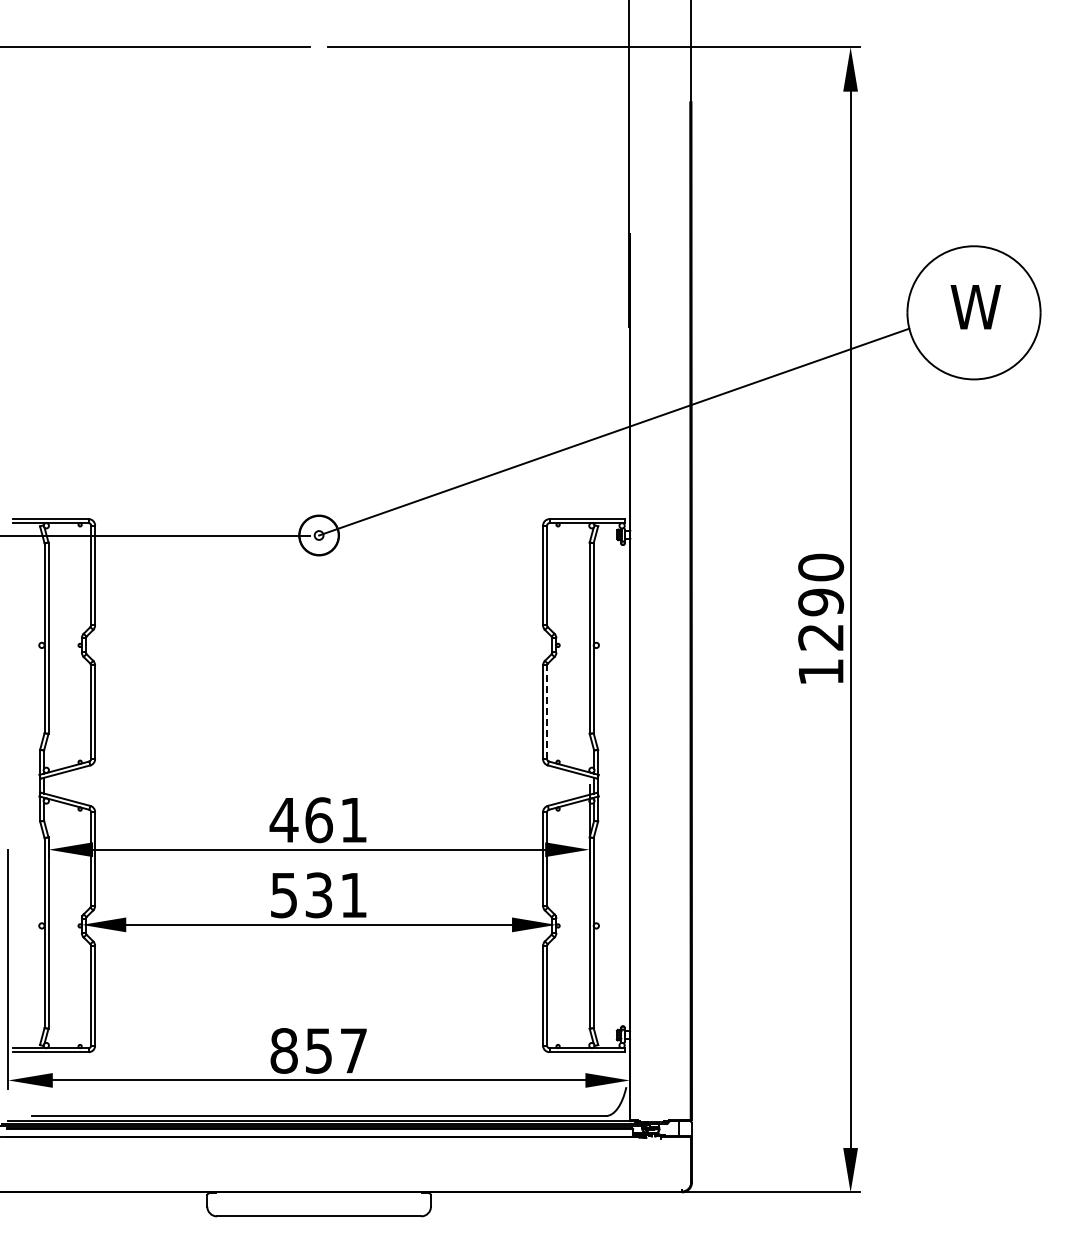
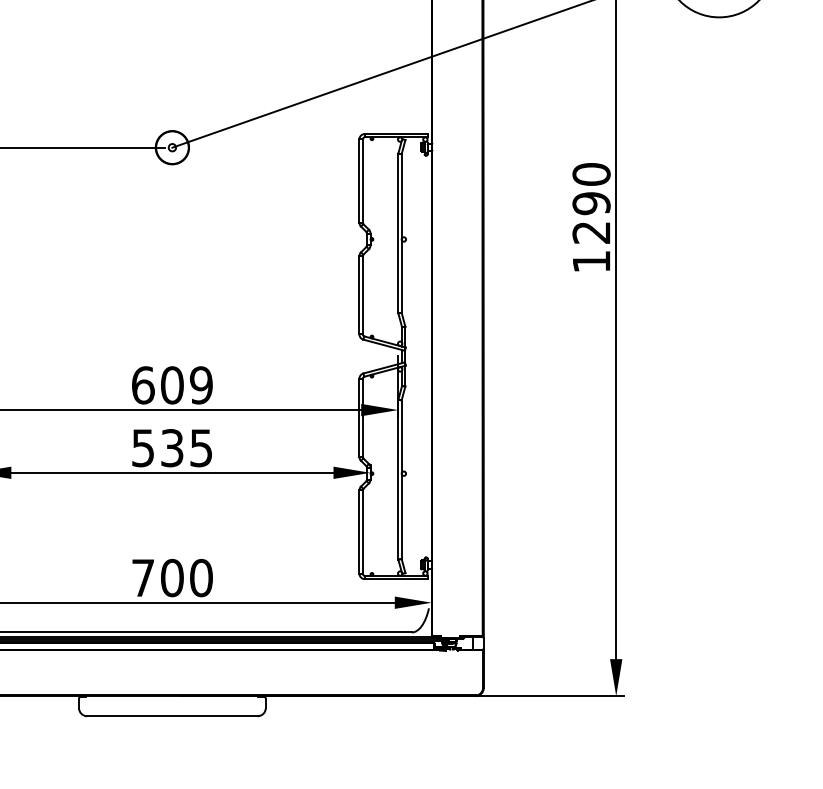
line: (547, 712) -> (363, 295), dashed -> solid
text: (318, 820) -> (171, 385), 461 -> 609
text: (353, 895) -> (201, 448), 531 -> 535
text: (318, 1050) -> (171, 577), 857 -> 700

